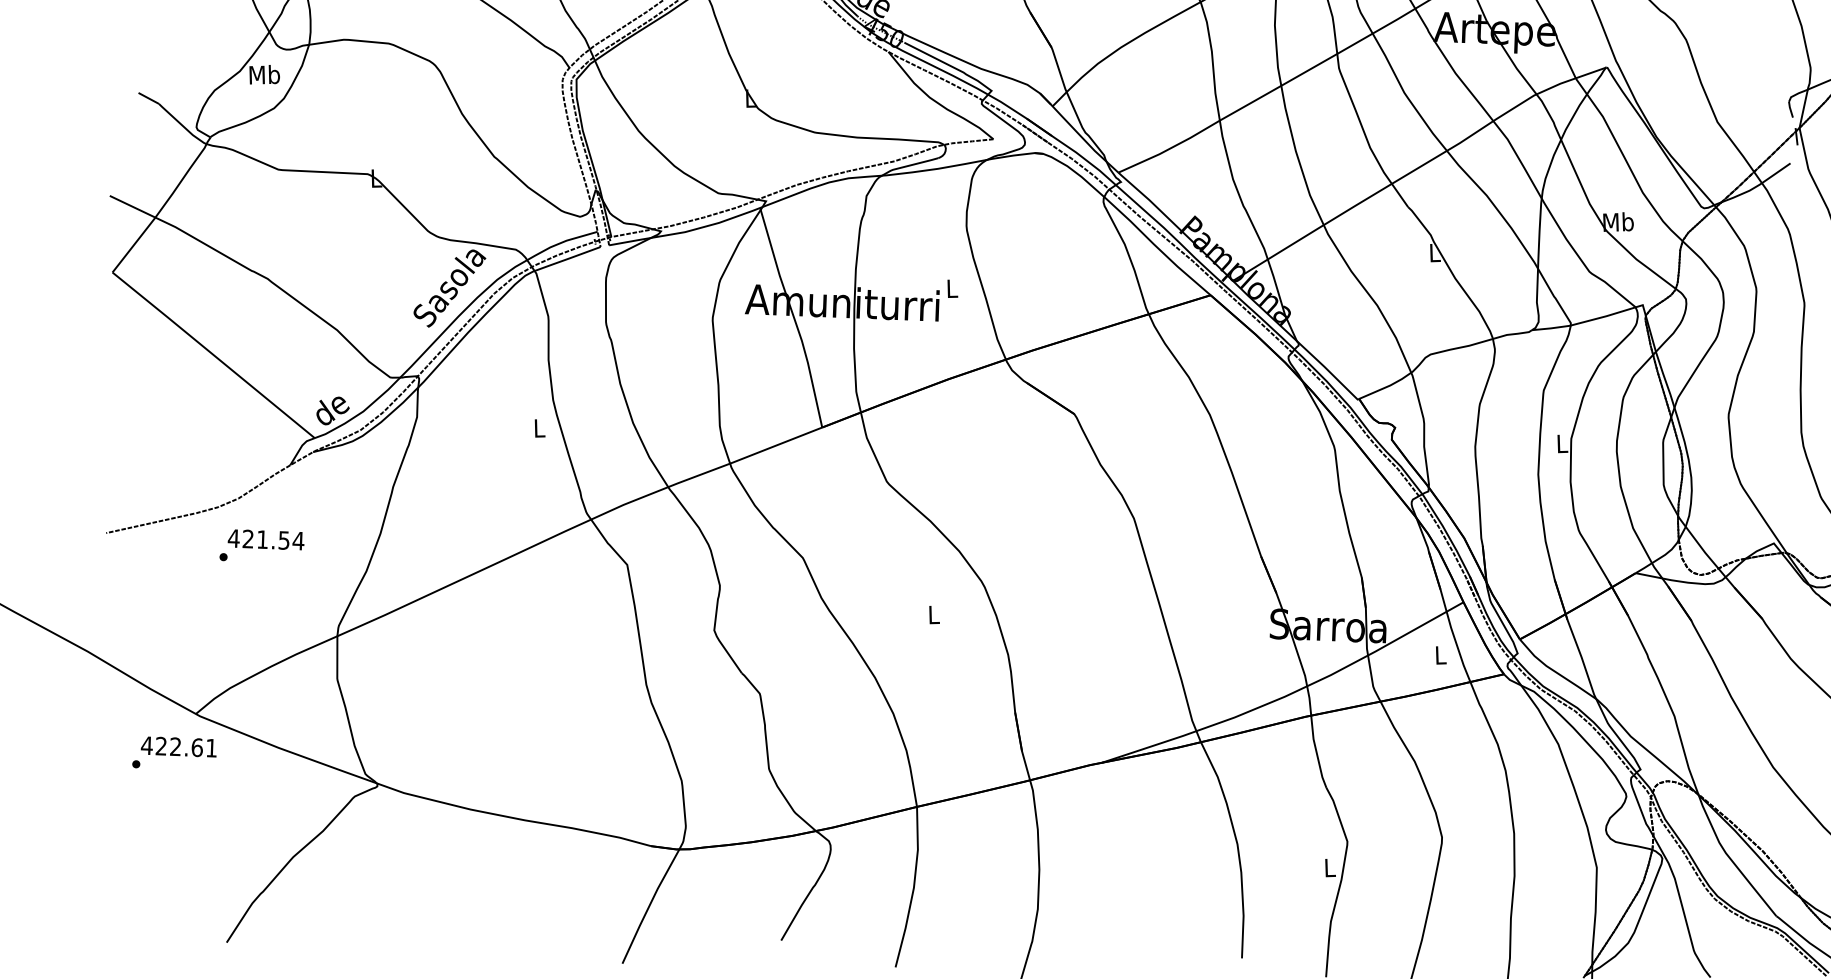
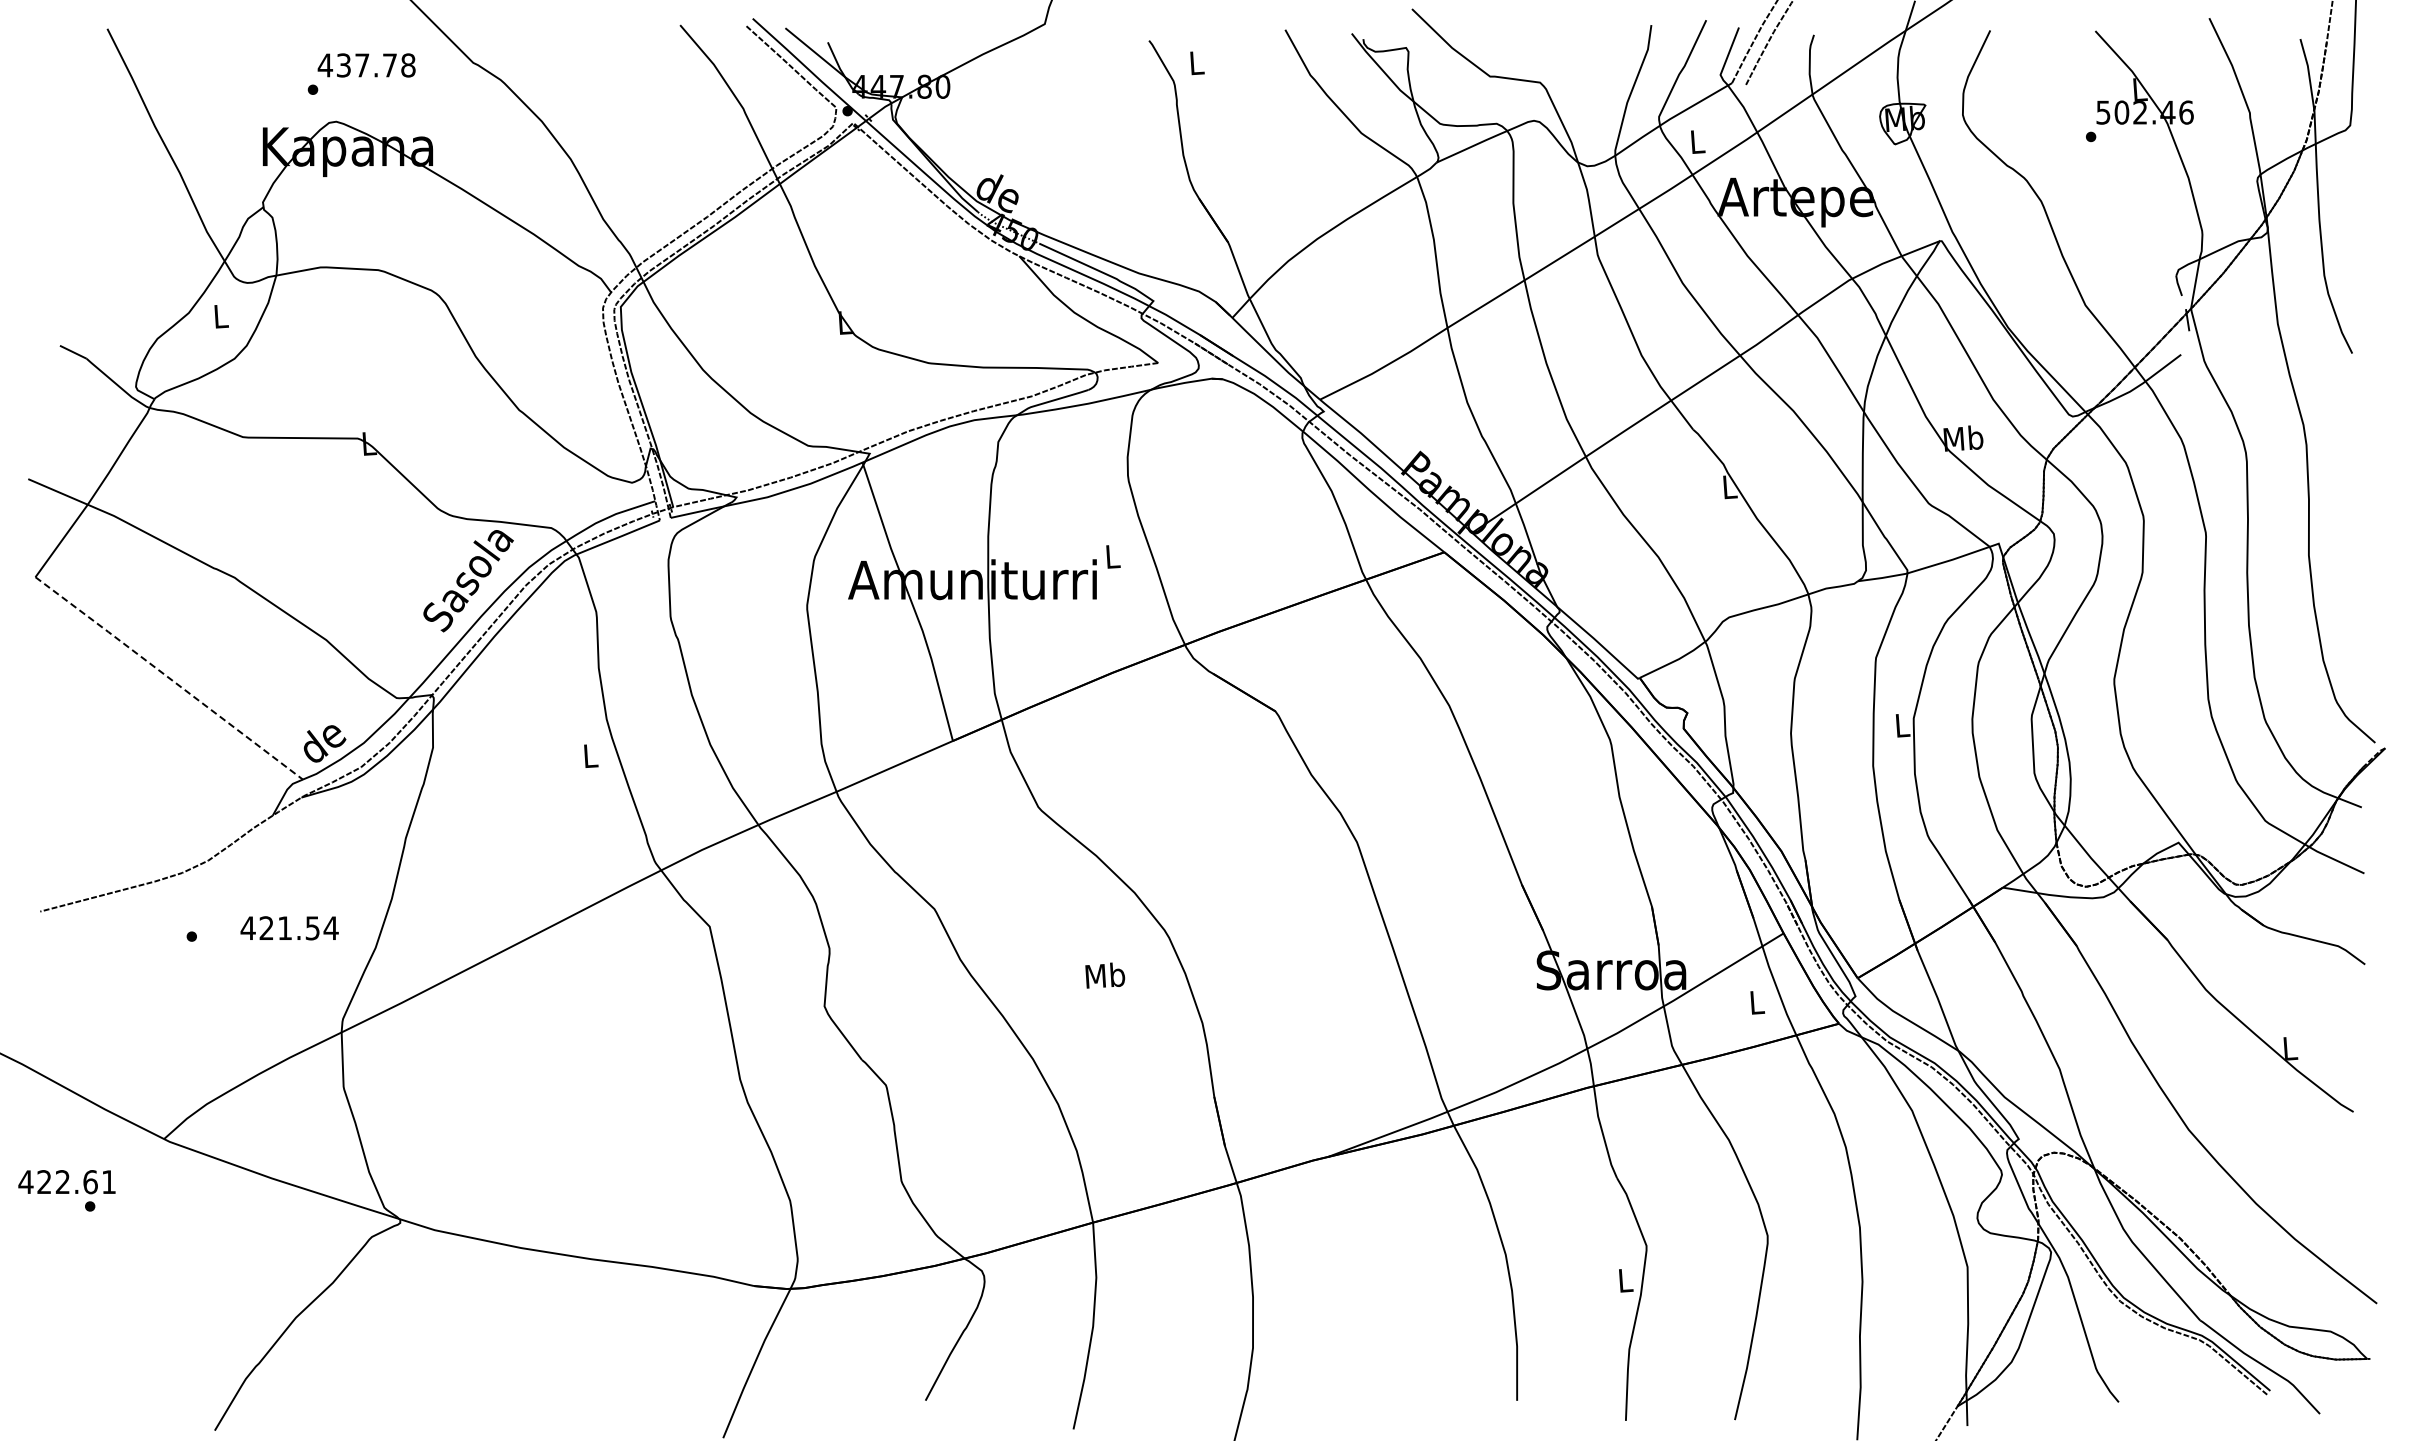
text: (264, 74) -> (220, 316), Mb -> L
line: (213, 354) -> (168, 677), solid -> dashed
text: (266, 539) -> (289, 928), moved
text: (934, 614) -> (1105, 975), L -> Mb
text: (178, 747) -> (66, 1182), moved

